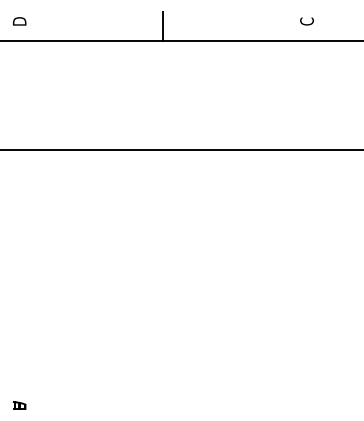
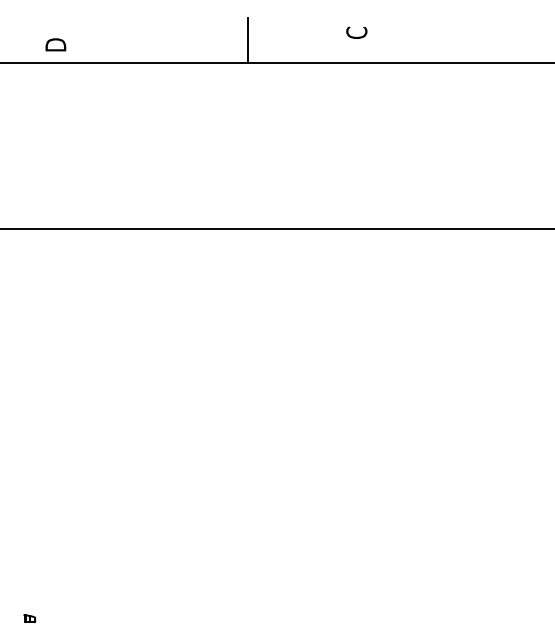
text: (19, 21) -> (55, 44), moved
text: (306, 21) -> (356, 32), moved
part: (19, 405) -> (29, 618), size x0.6

